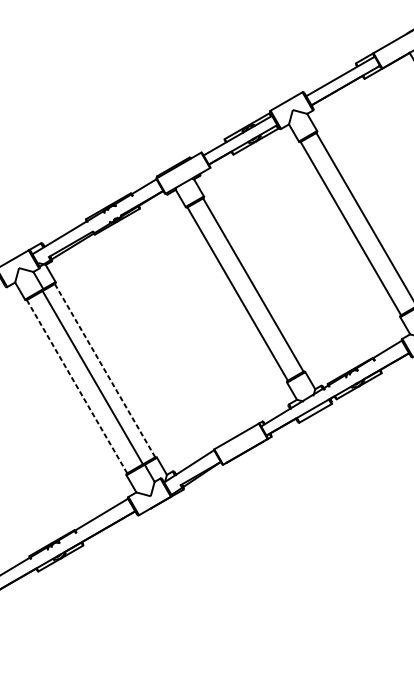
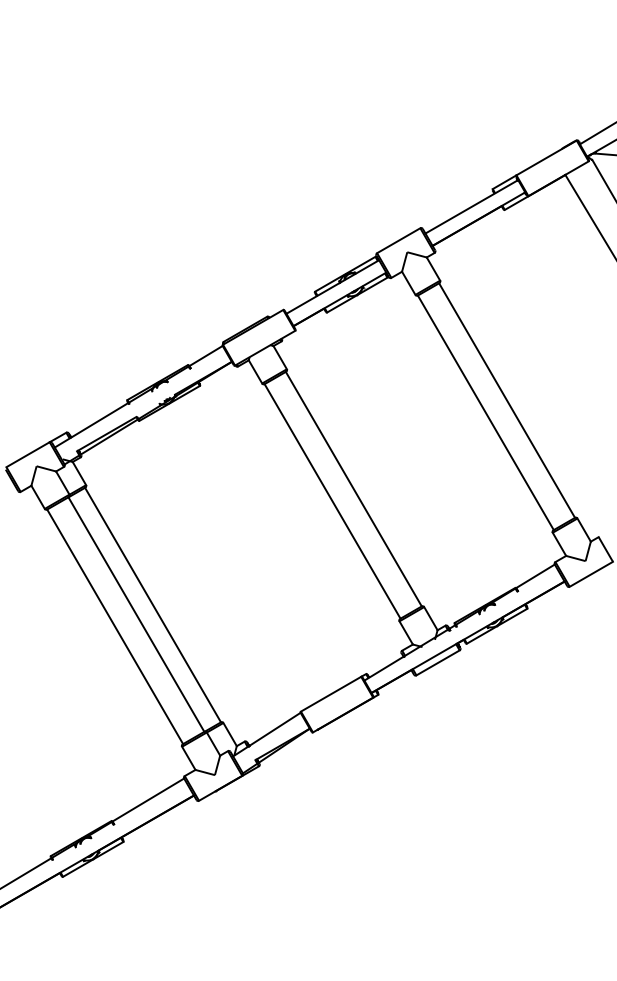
line: (105, 370) -> (153, 605), dashed -> solid
line: (77, 386) -> (115, 626), dashed -> solid

